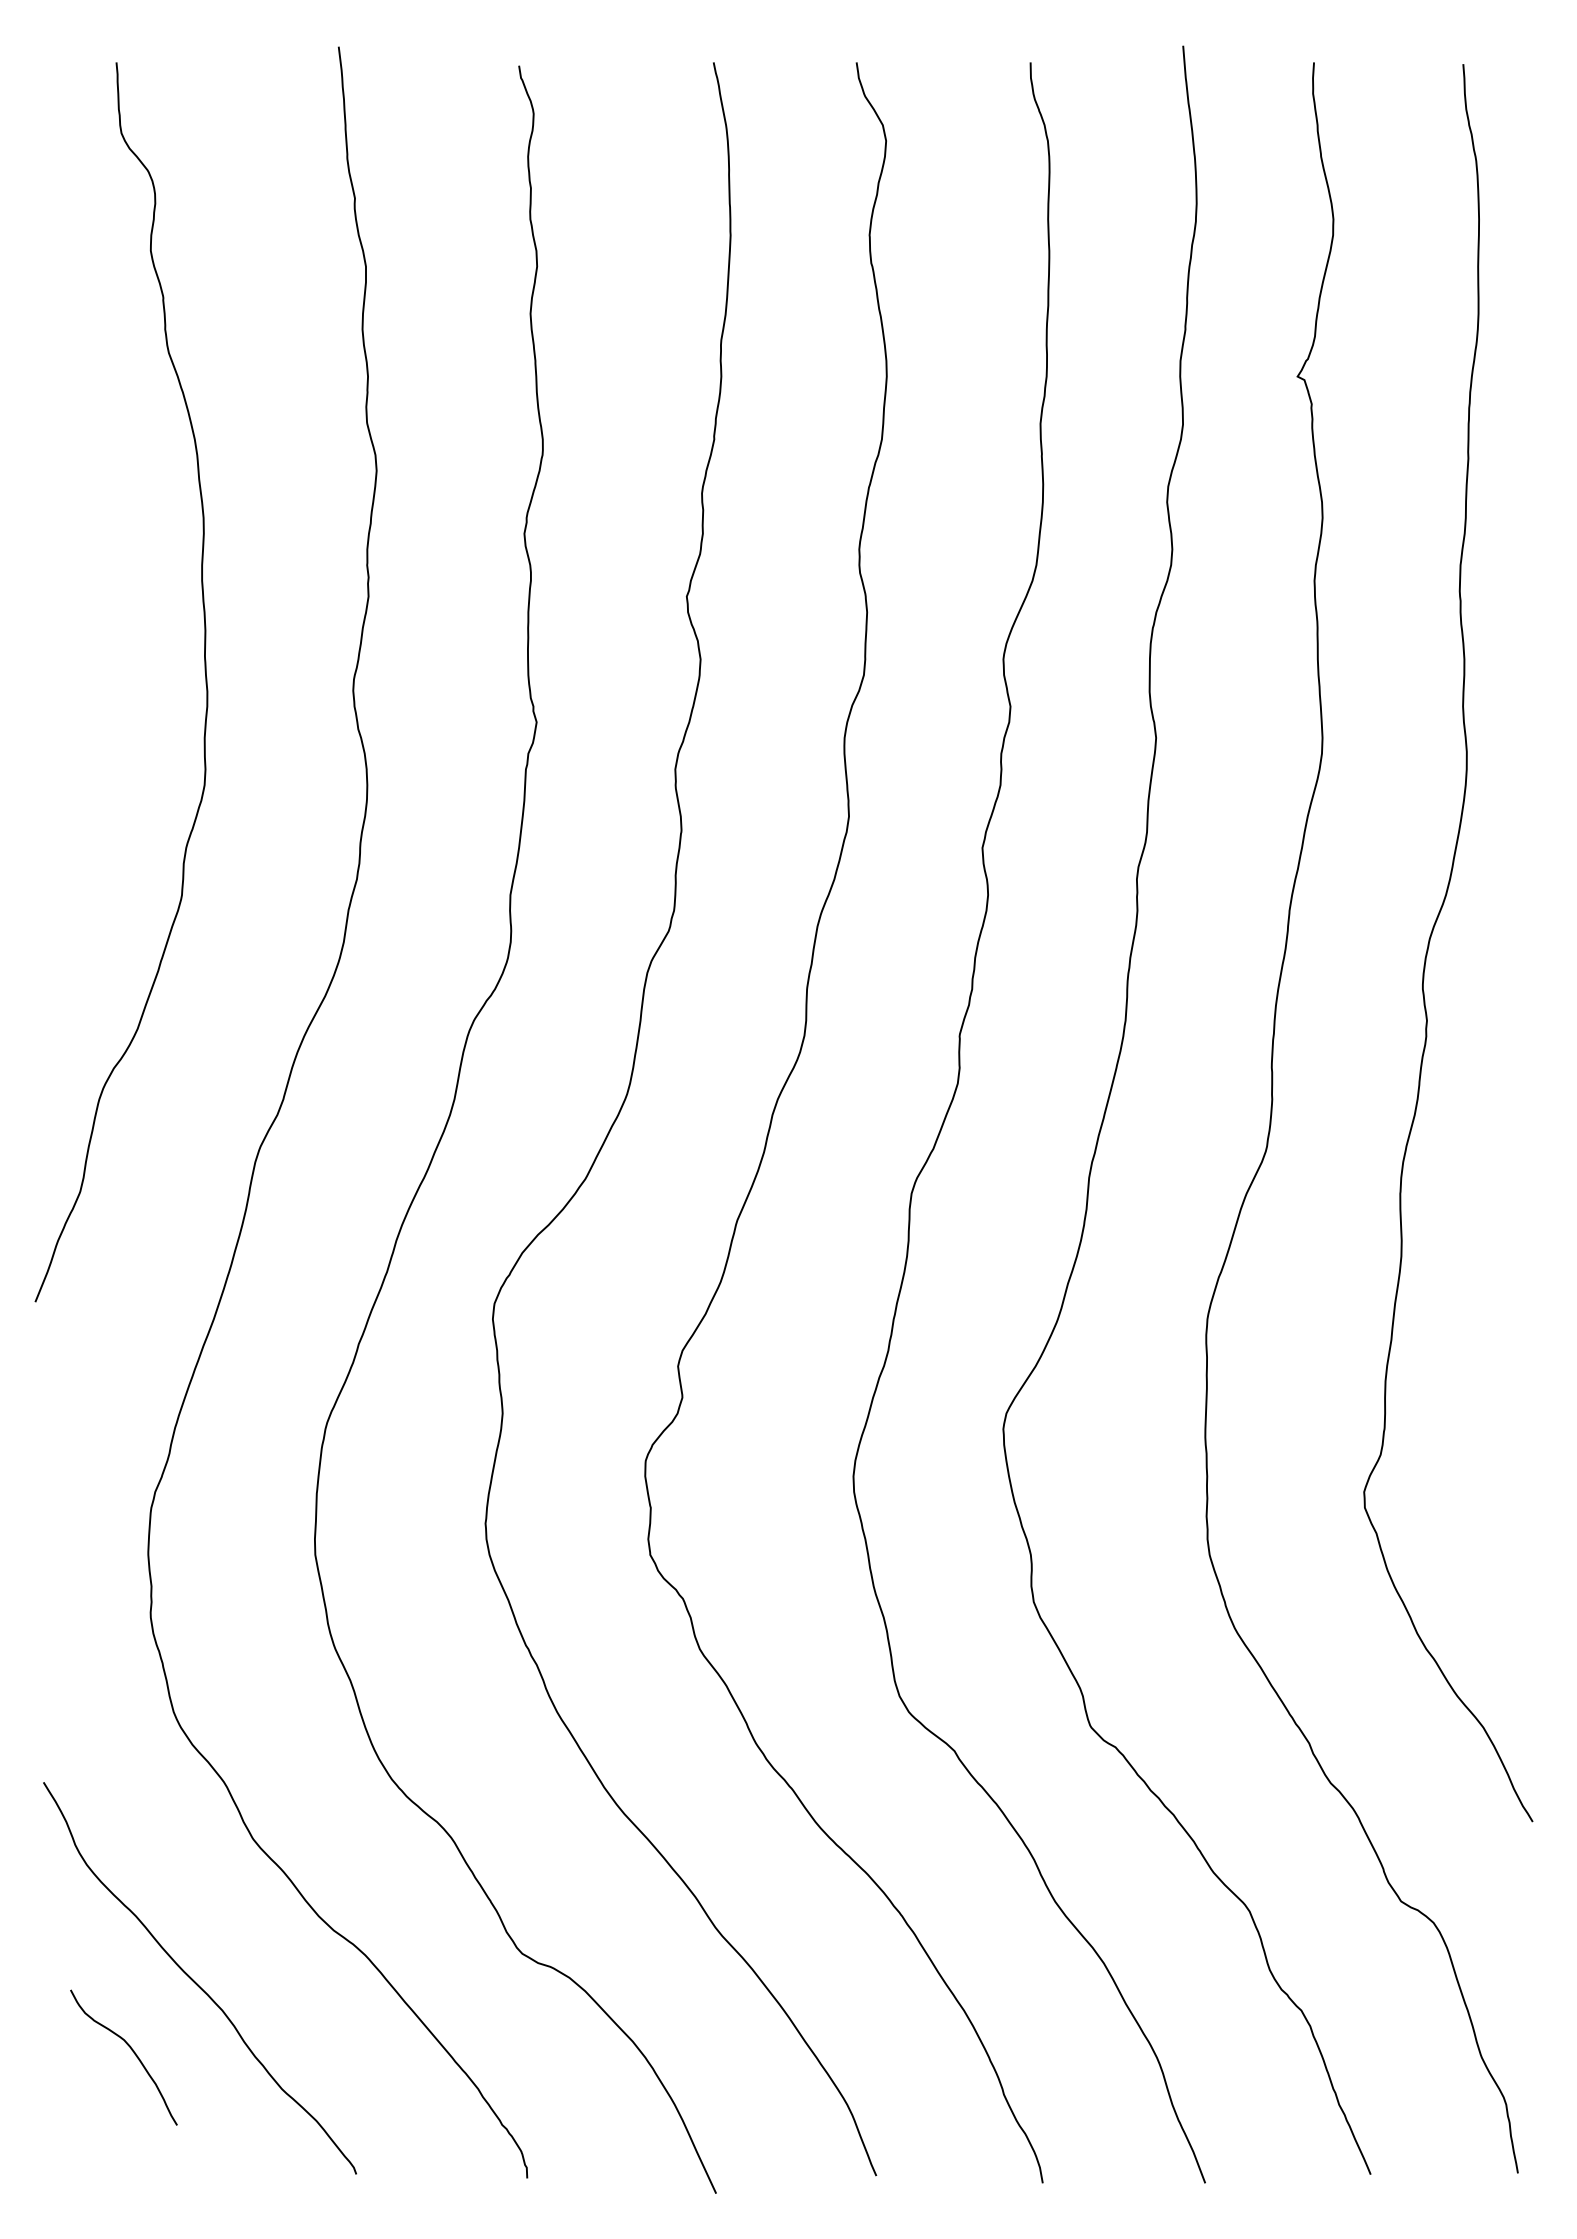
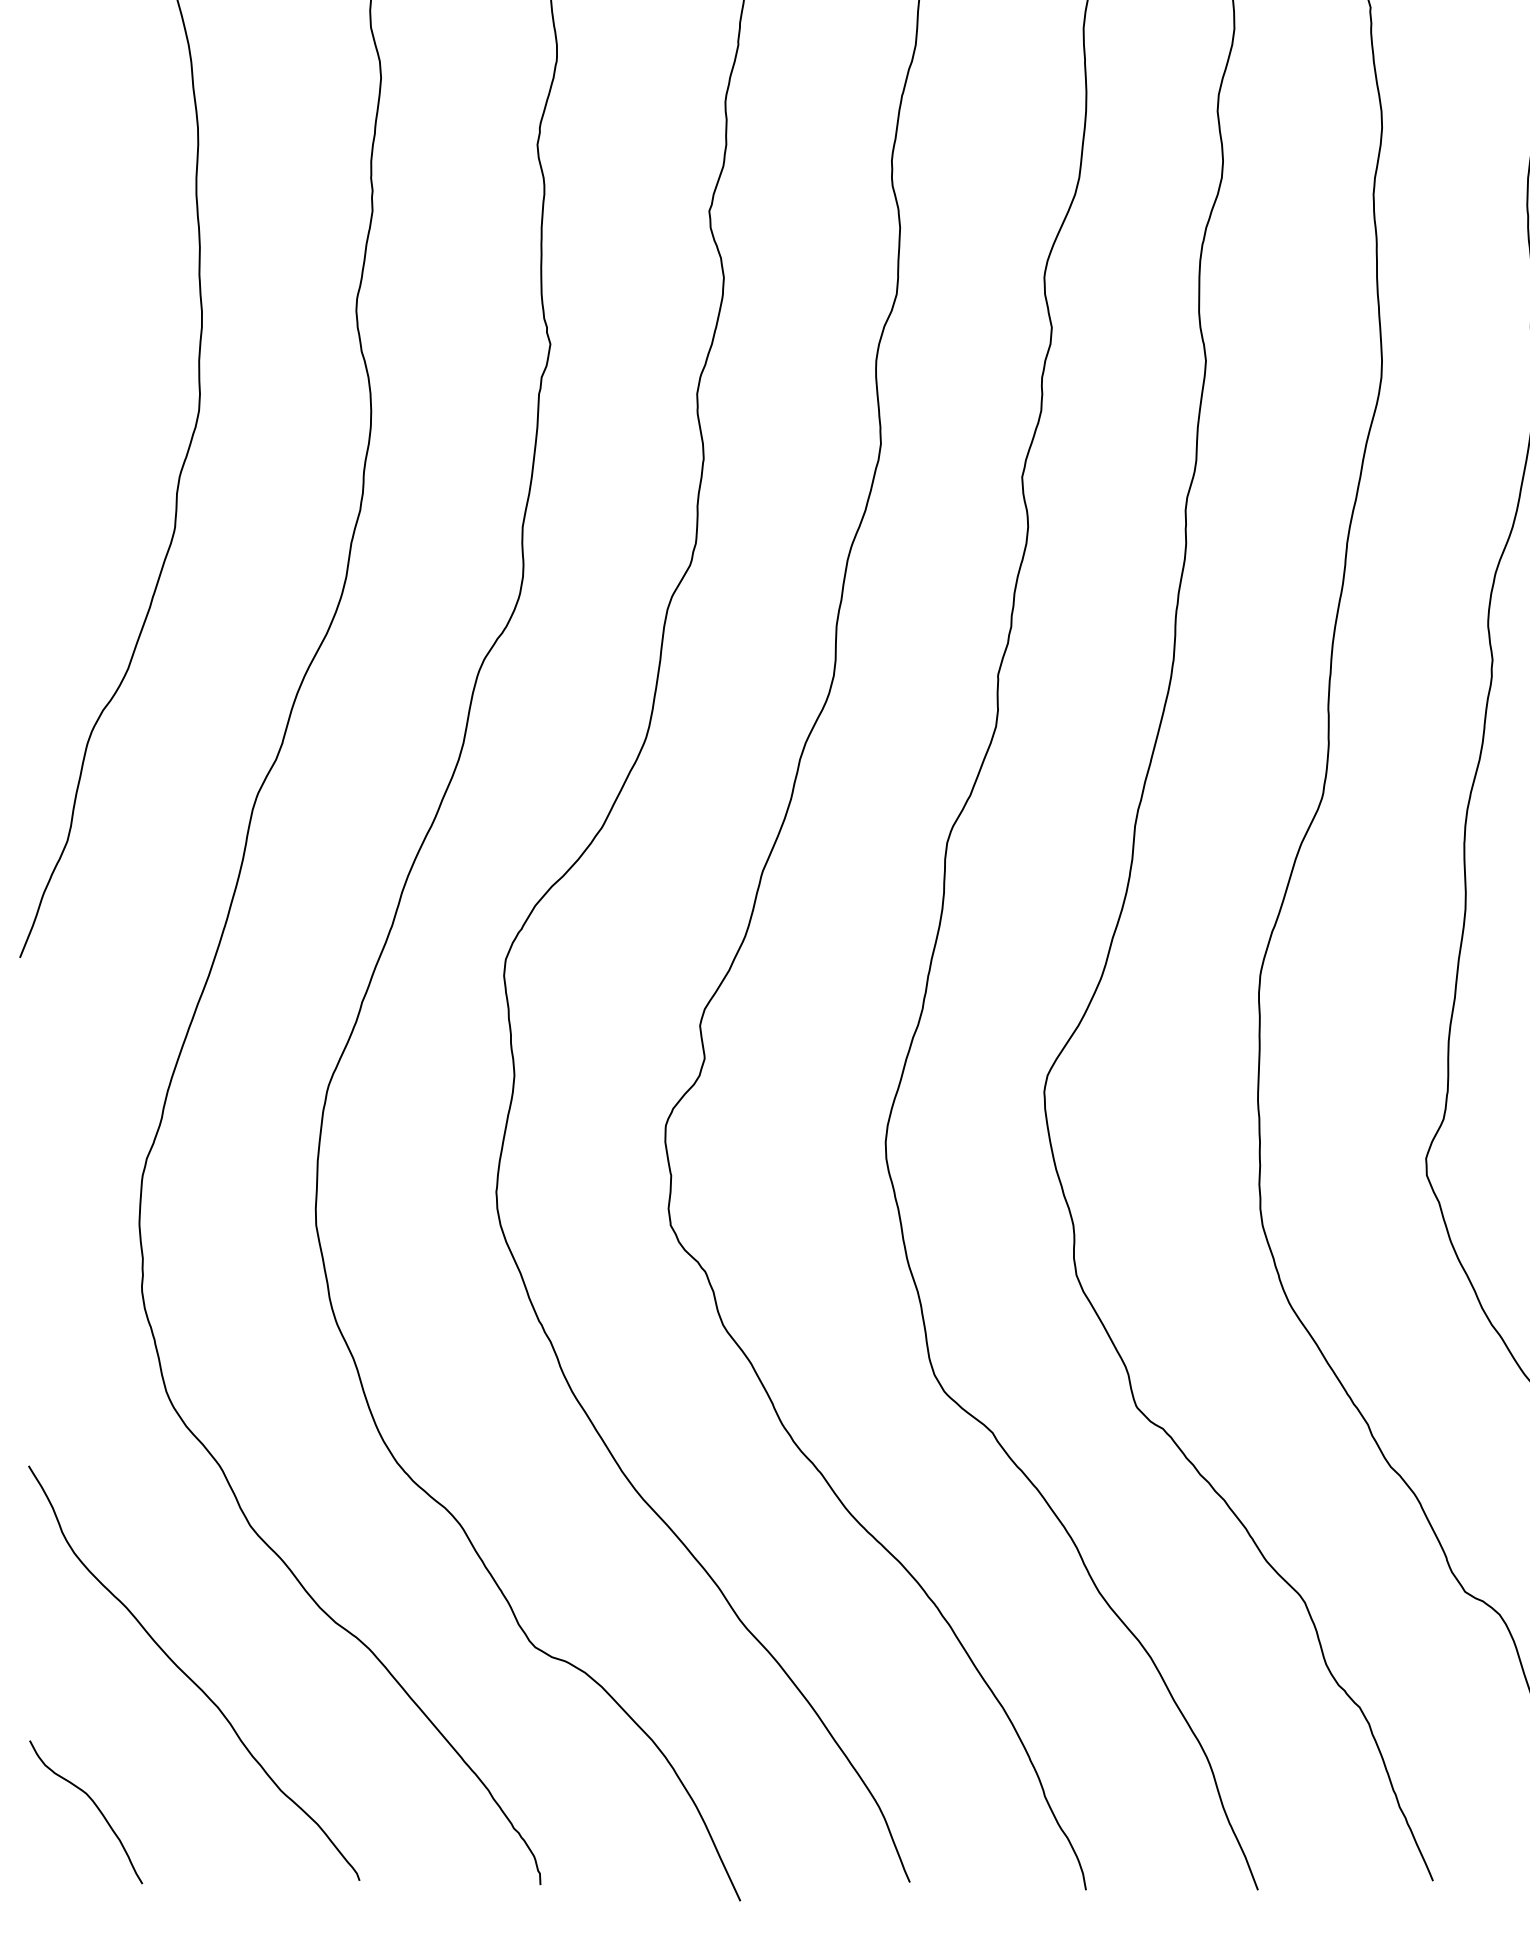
curve: (131, 2050) -> (94, 1804), moved

